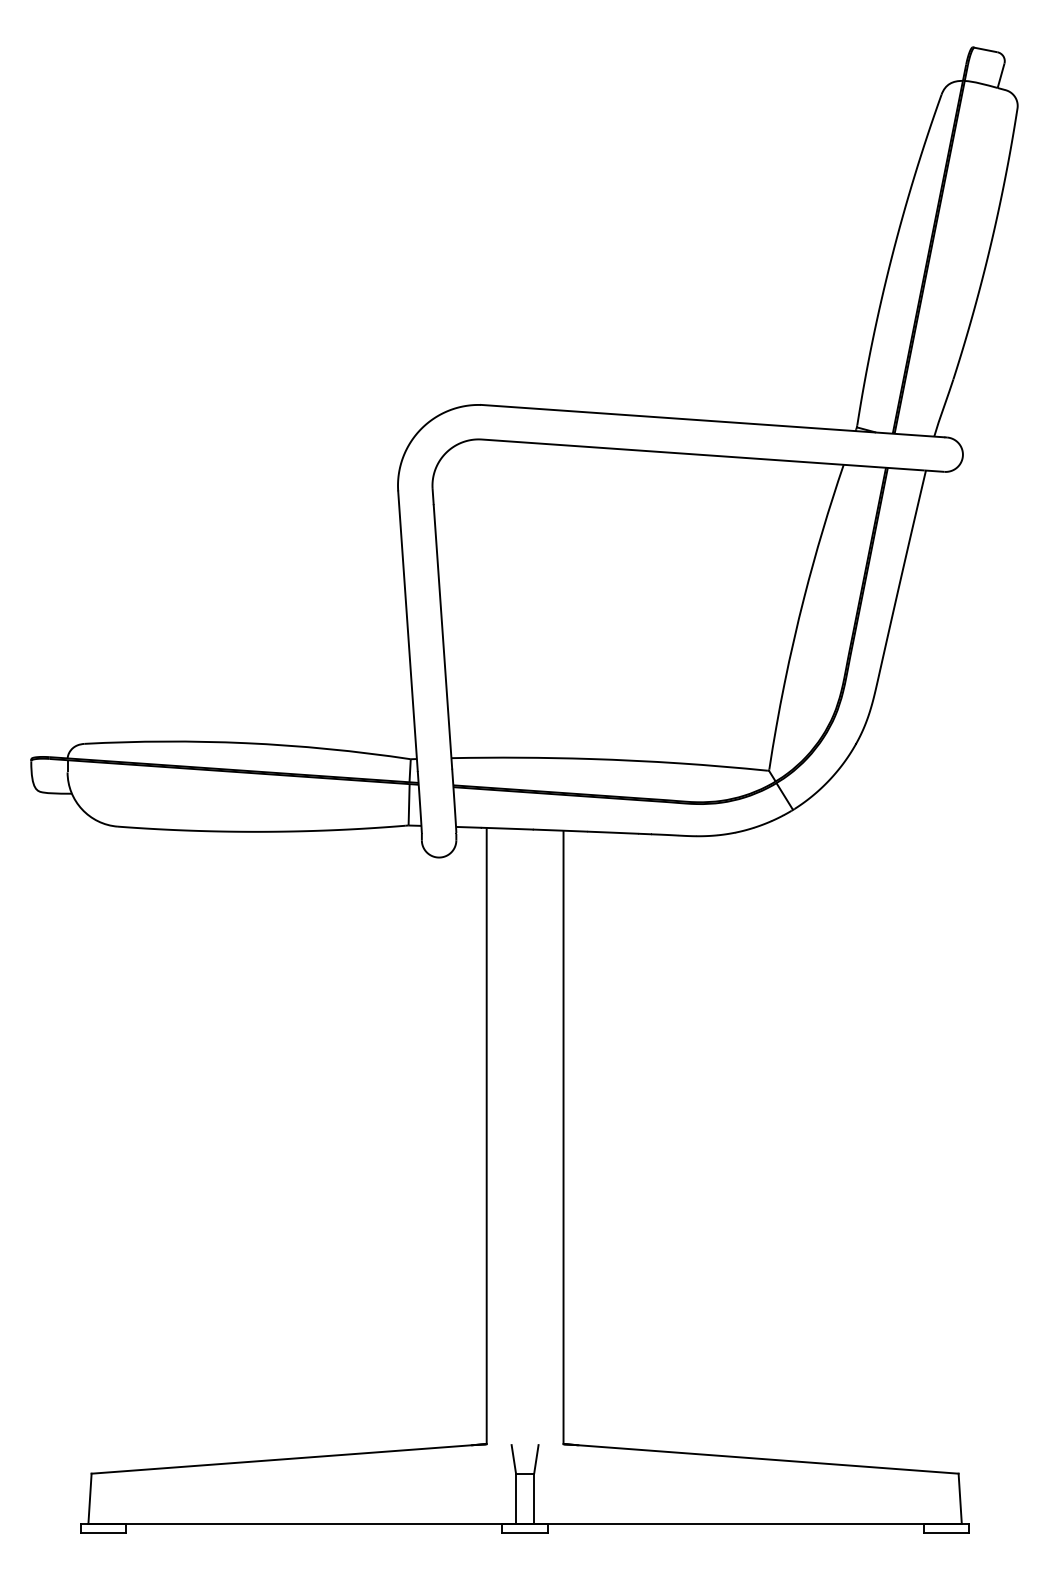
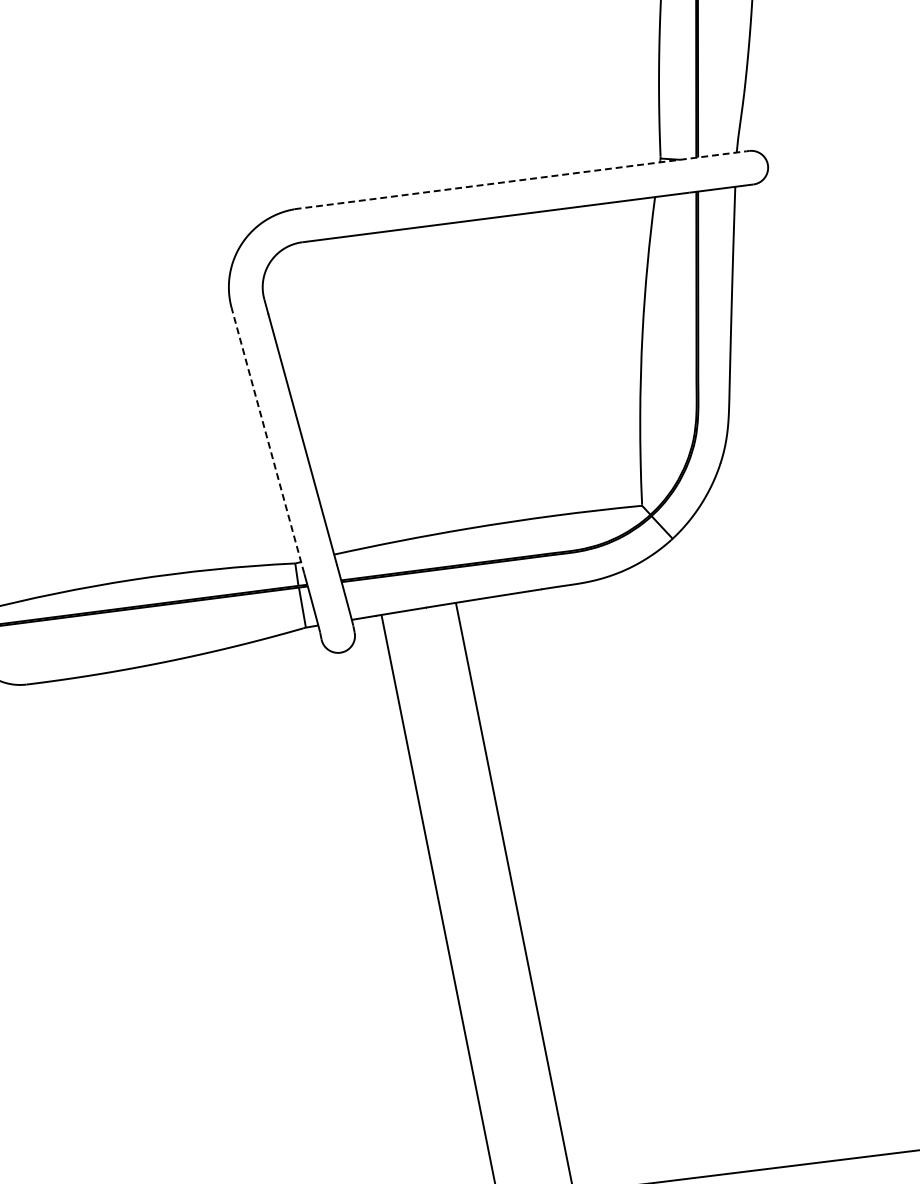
line: (713, 421) -> (521, 180), solid -> dashed
line: (407, 630) -> (267, 440), solid -> dashed

